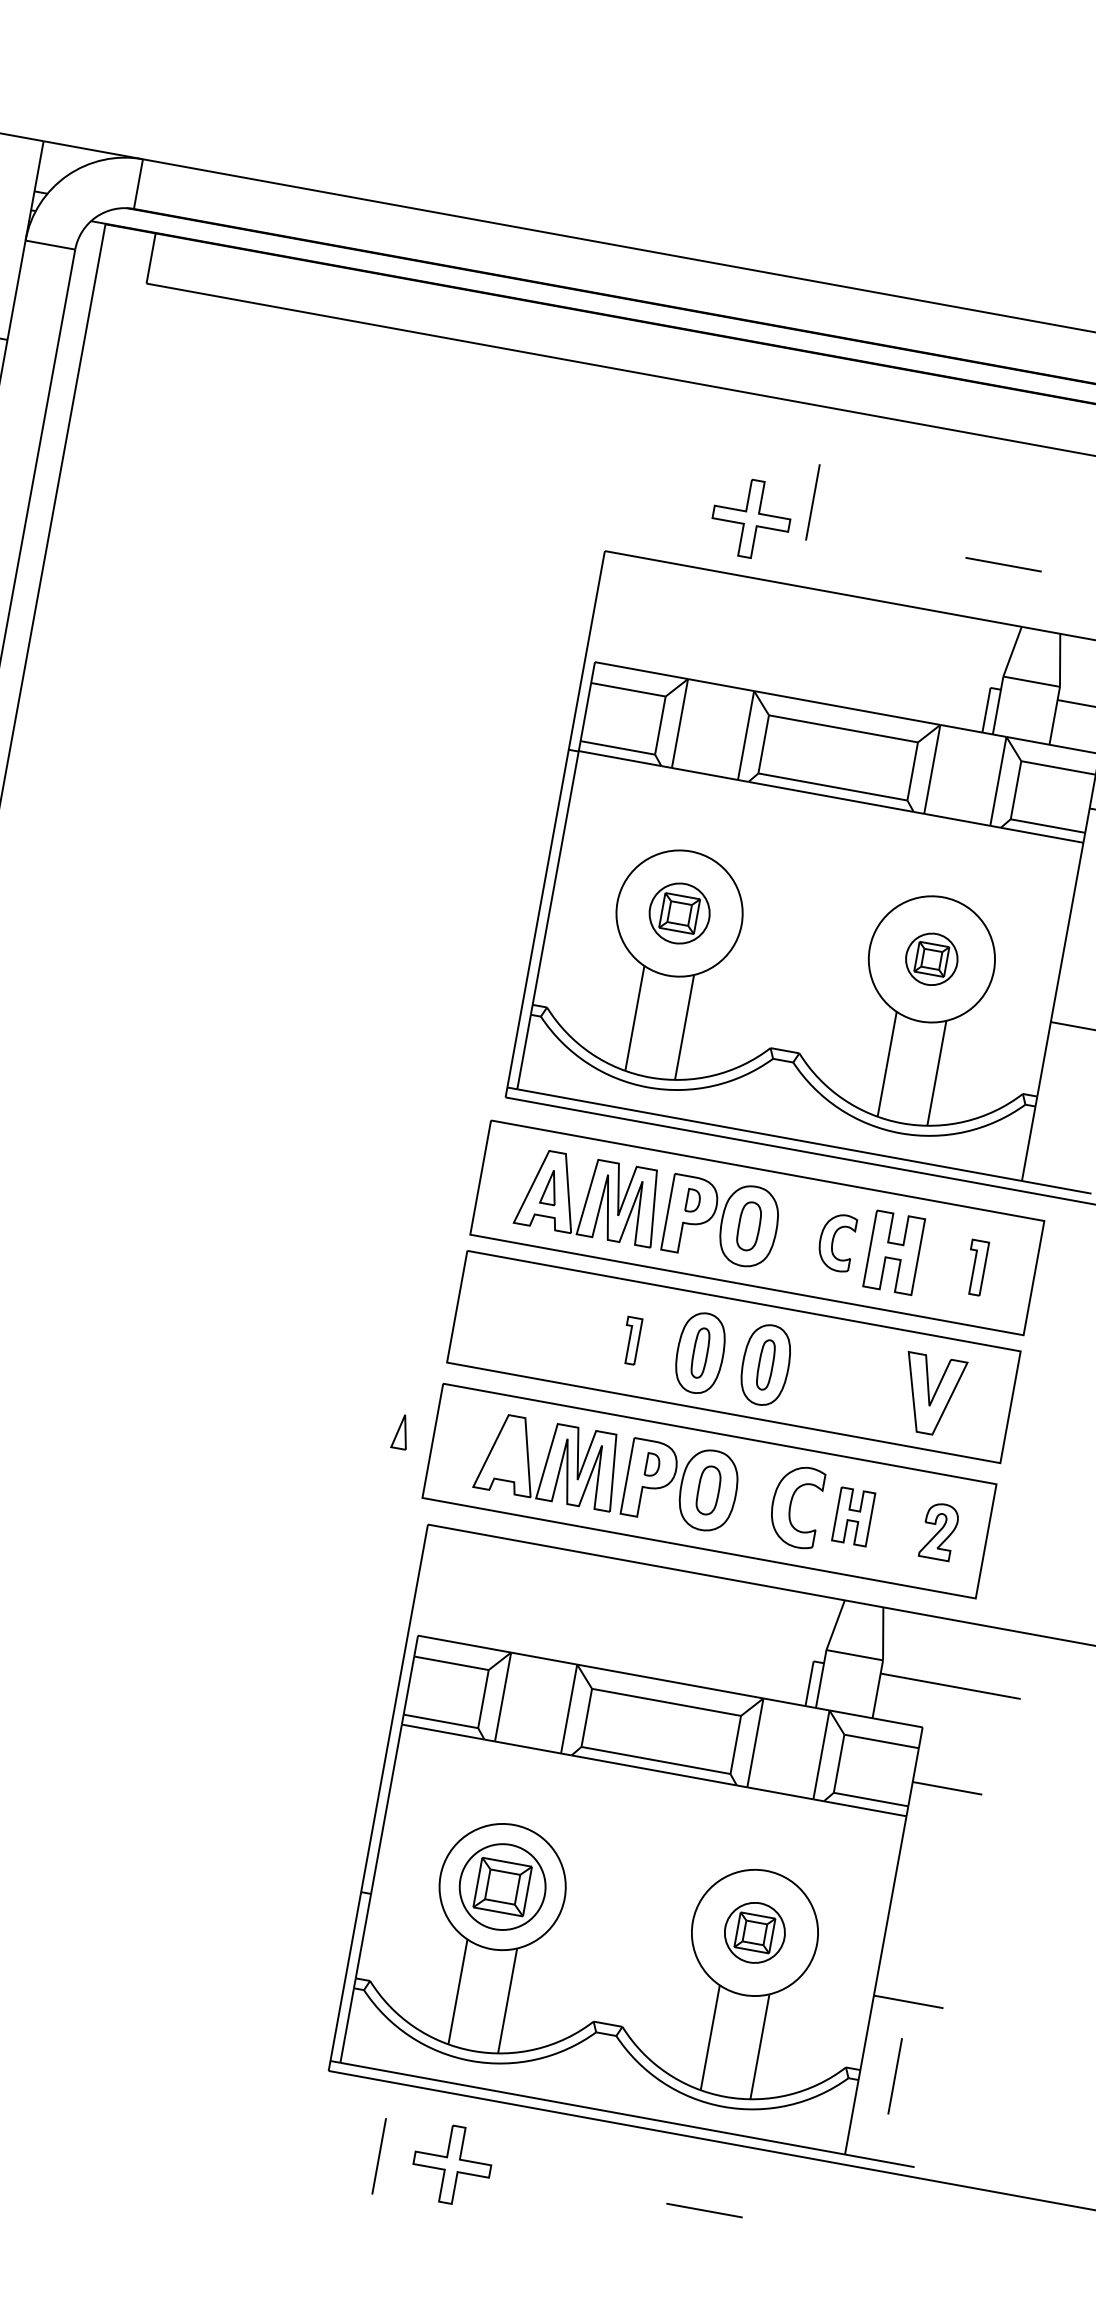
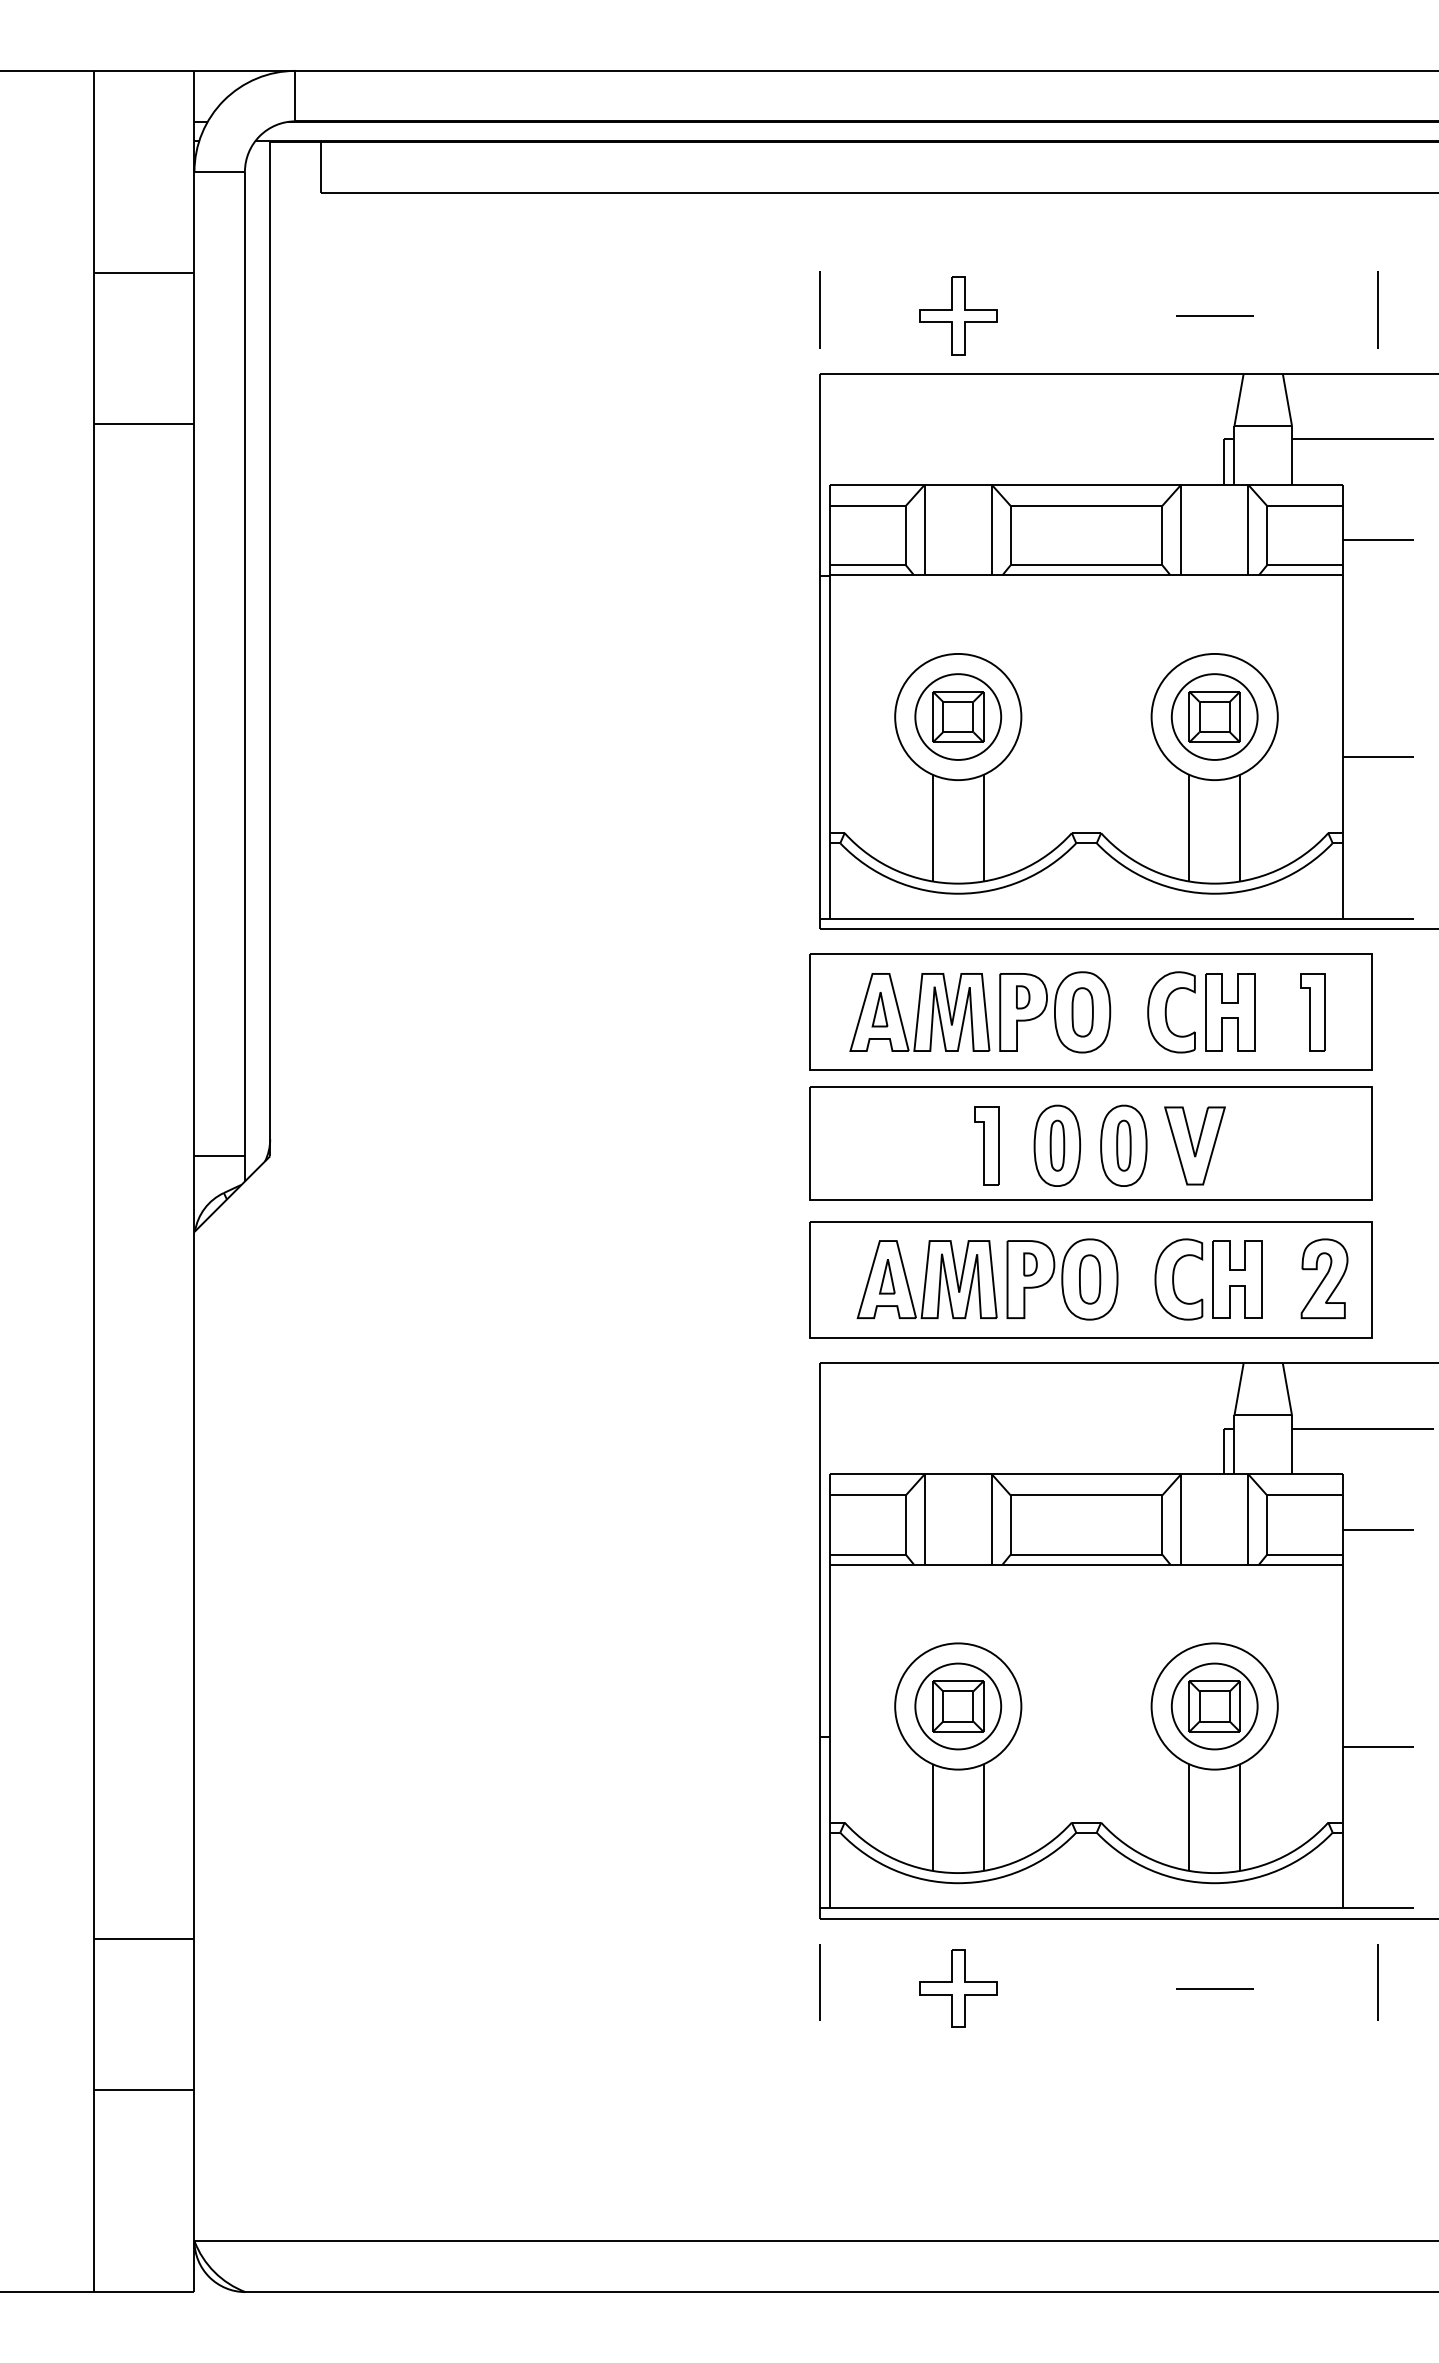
line: (812, 502) -> (819, 309), moved
part: (679, 913) -> (958, 716), size x1.43
part: (931, 958) -> (1214, 716), size x1.67
part: (836, 1242) -> (1171, 1012), size x1.43
part: (975, 1267) -> (1312, 1012), size x1.43
part: (630, 1340) -> (986, 1145), size x1.67
part: (930, 1394) -> (1194, 1145), moved
part: (401, 1431) -> (887, 1276), moved
part: (853, 1516) -> (1237, 1279), size x1.43
part: (939, 1531) -> (1324, 1278), size x1.43
part: (754, 1932) -> (1214, 1706), size x1.43
line: (894, 2076) -> (1377, 1982), moved
line: (378, 2156) -> (819, 1982), moved

